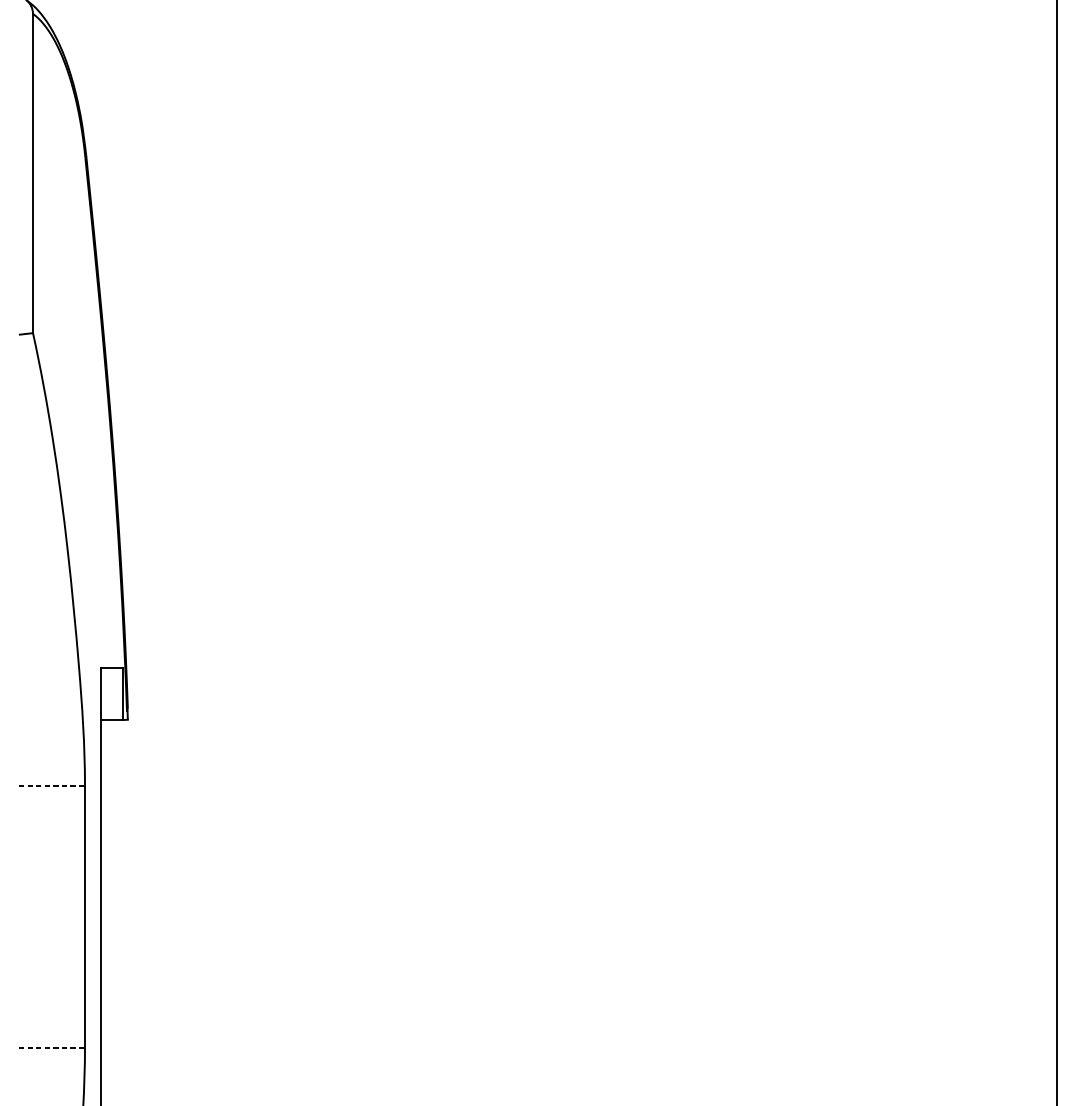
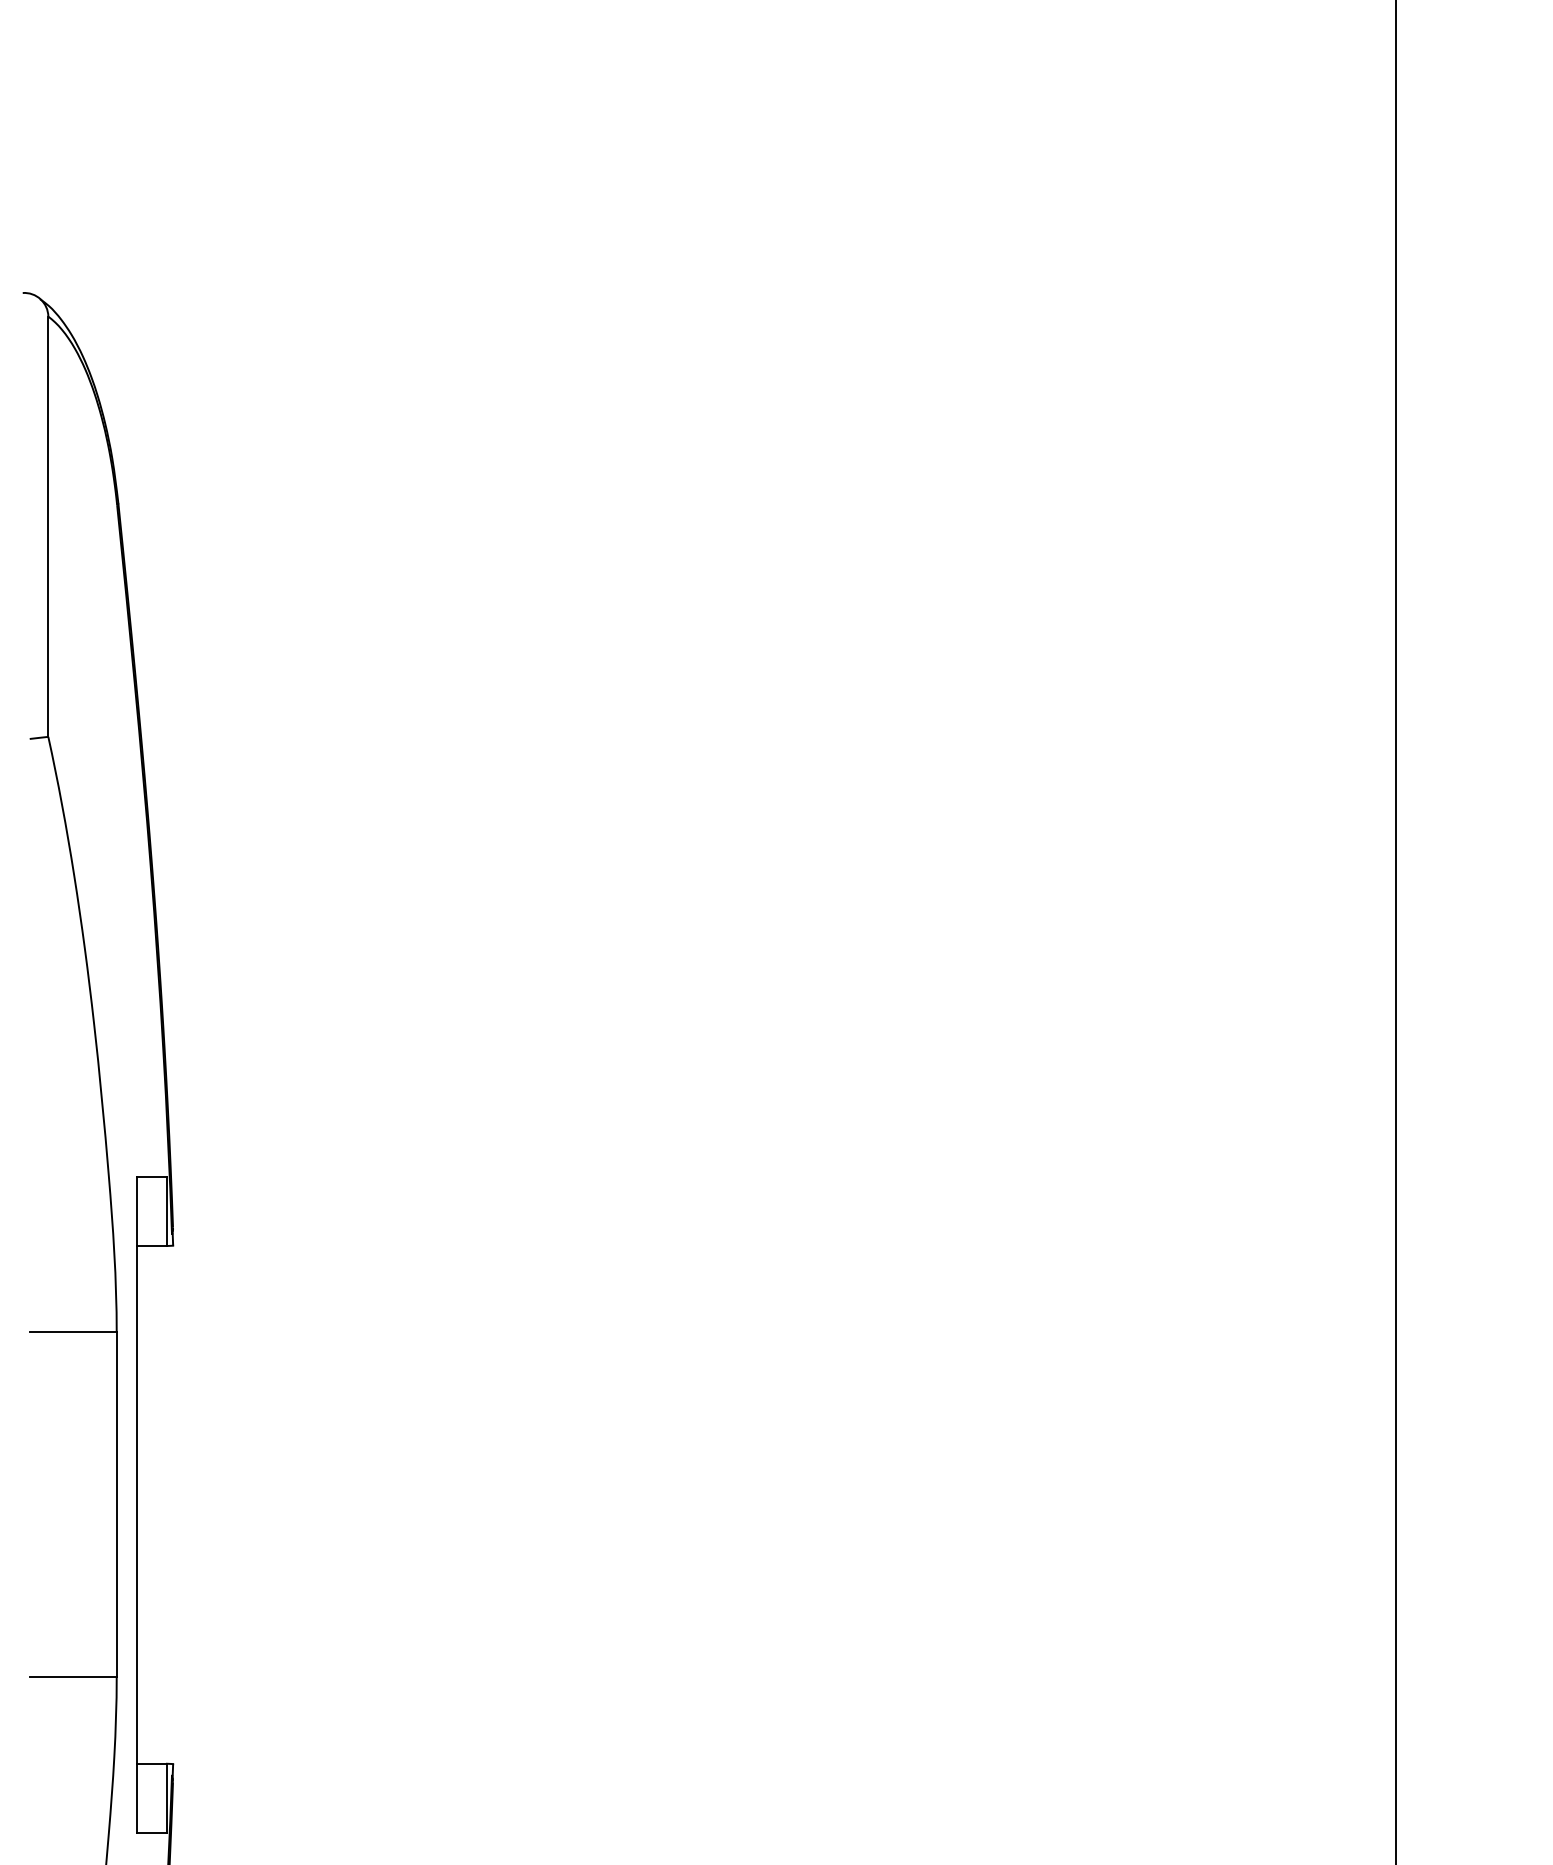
line: (52, 785) -> (73, 1332), dashed -> solid
line: (52, 1047) -> (73, 1677), dashed -> solid

